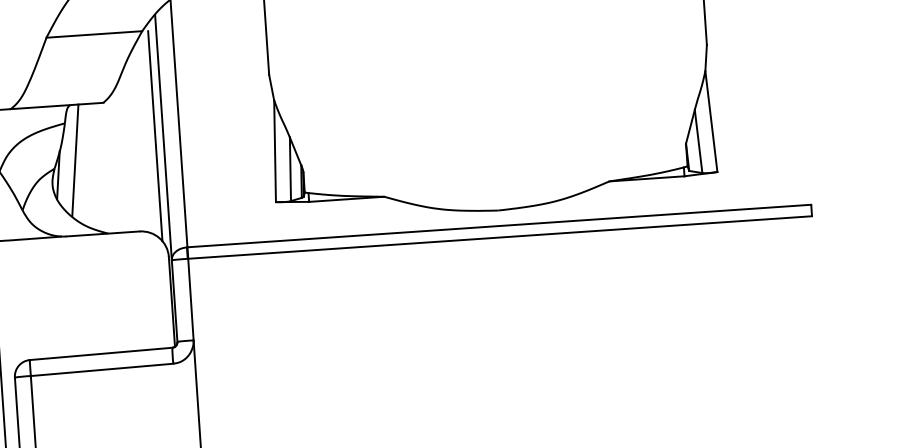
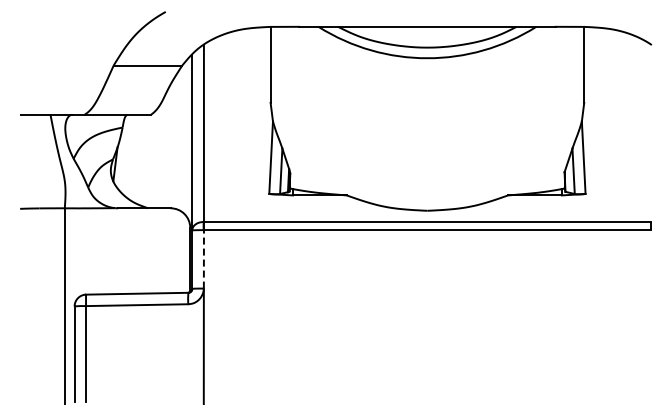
line: (155, 135) -> (186, 140), removed
line: (75, 160) -> (128, 154), removed
line: (190, 298) -> (203, 258), solid -> dashed

